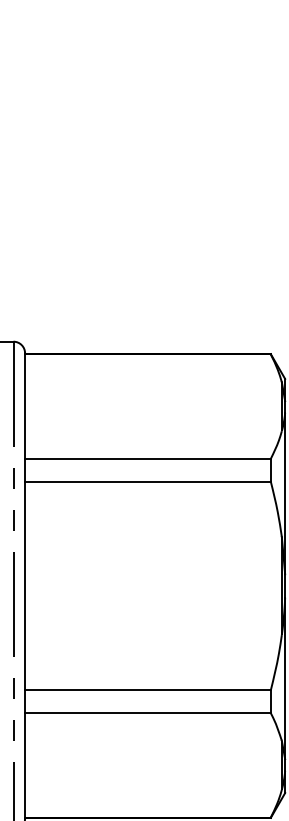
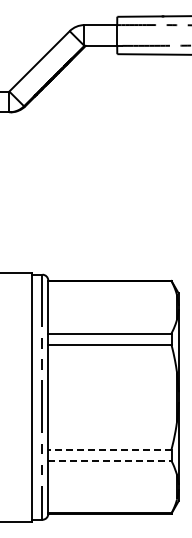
line: (147, 690) -> (109, 449), solid -> dashed
line: (147, 712) -> (109, 460), solid -> dashed

